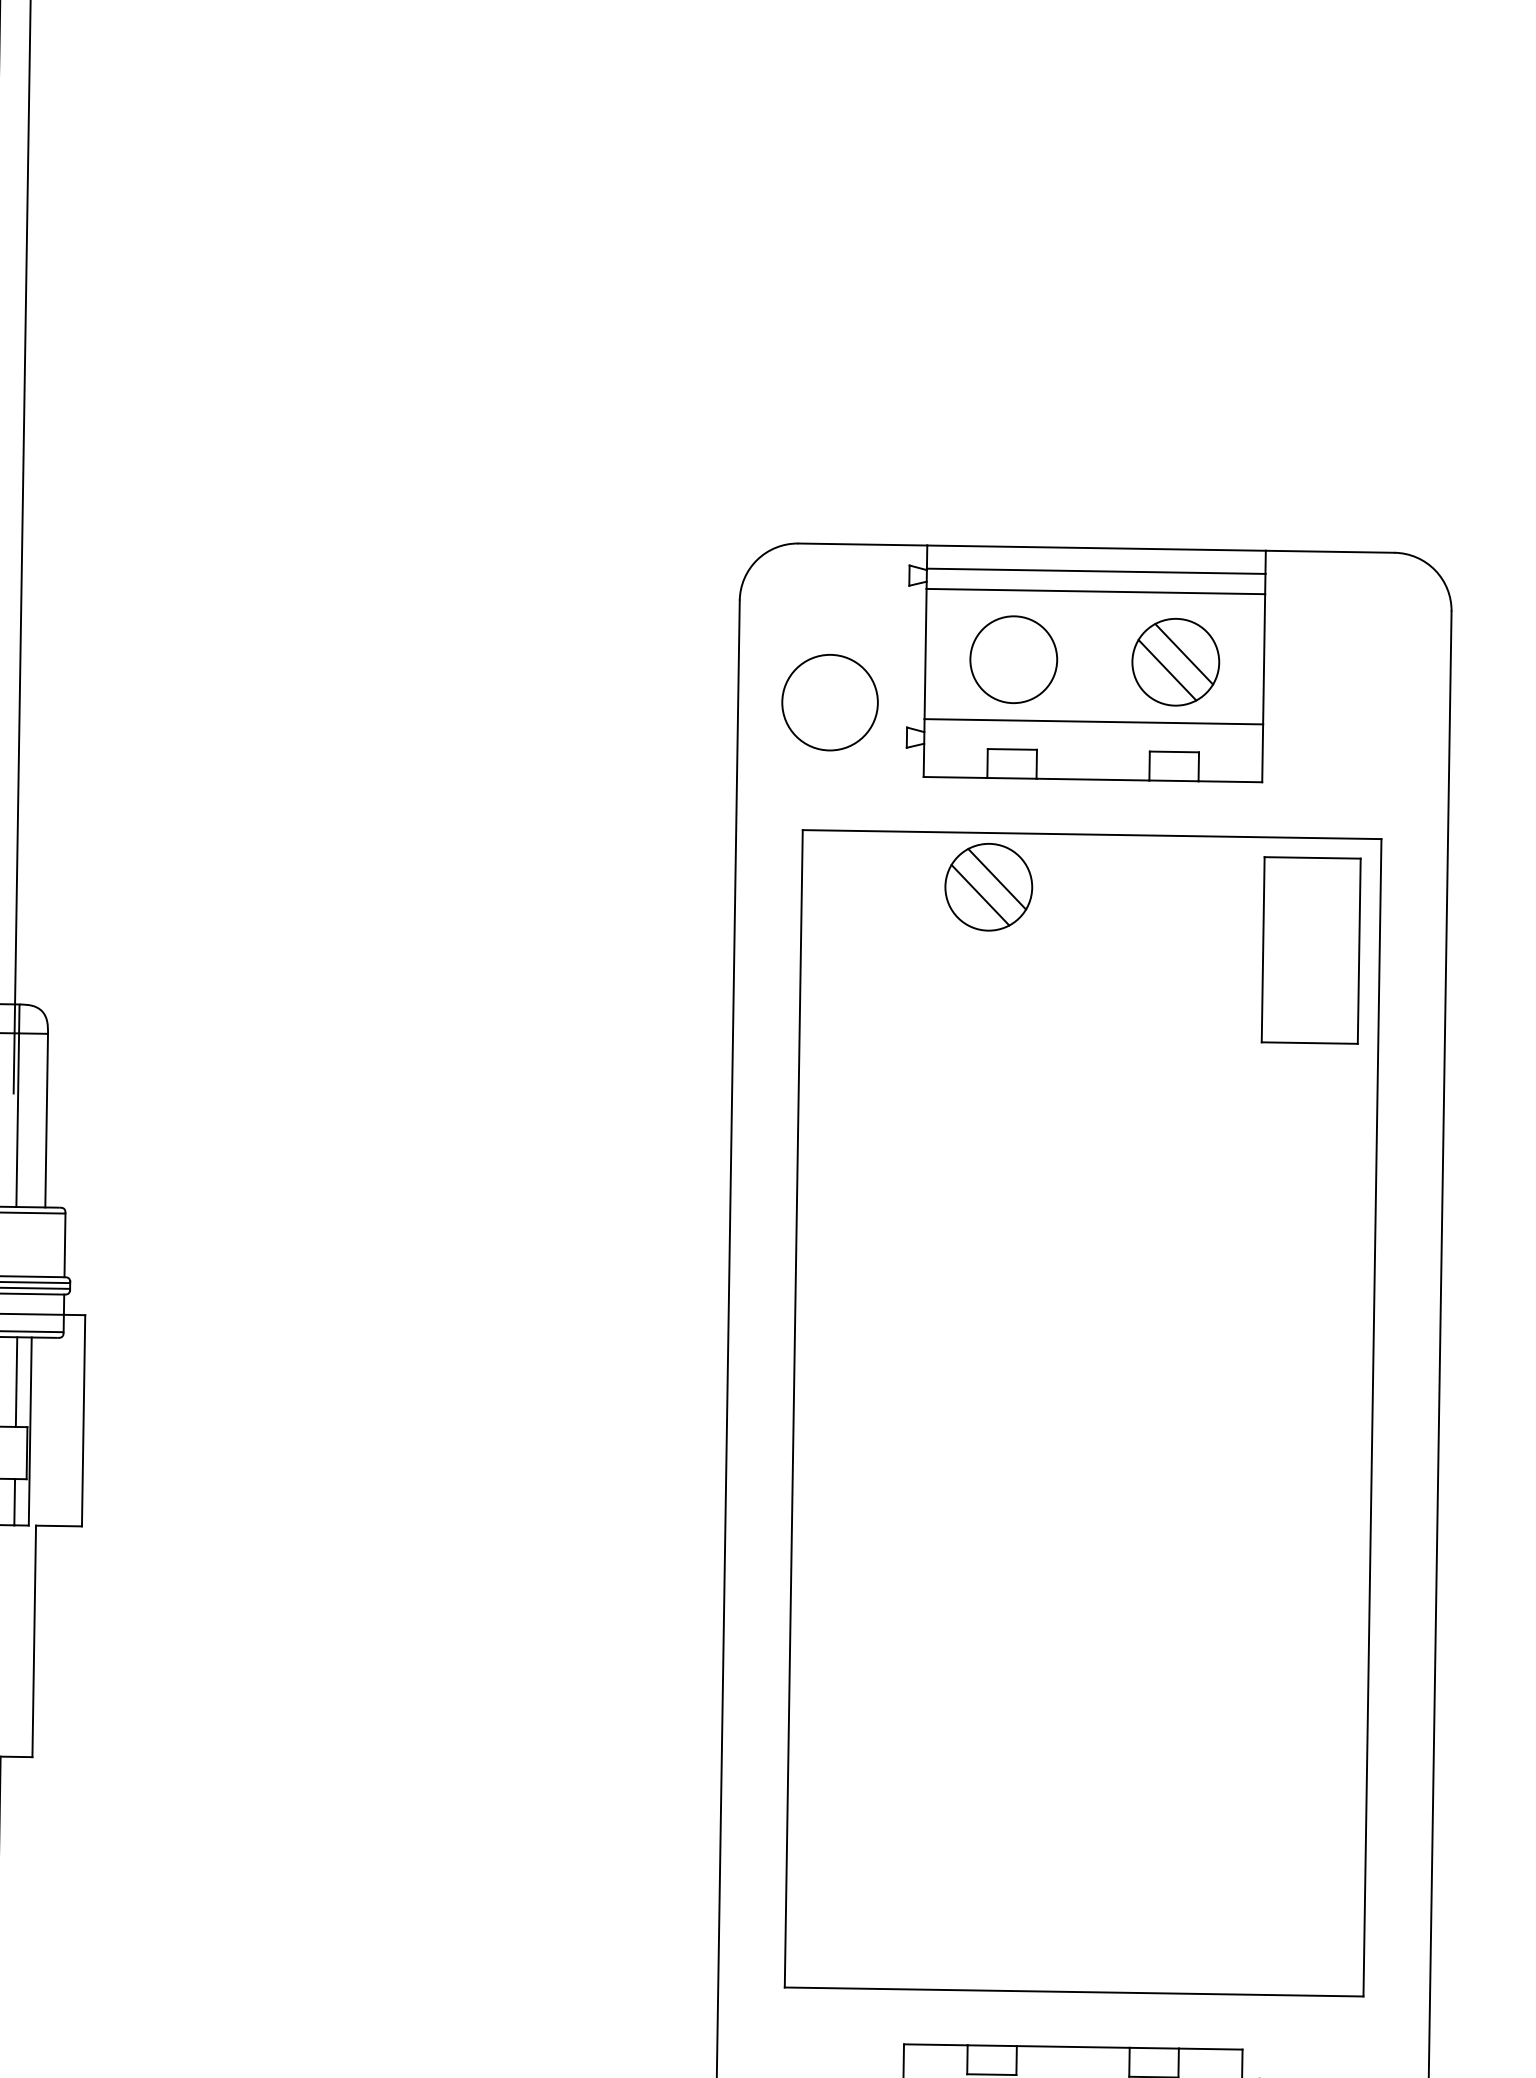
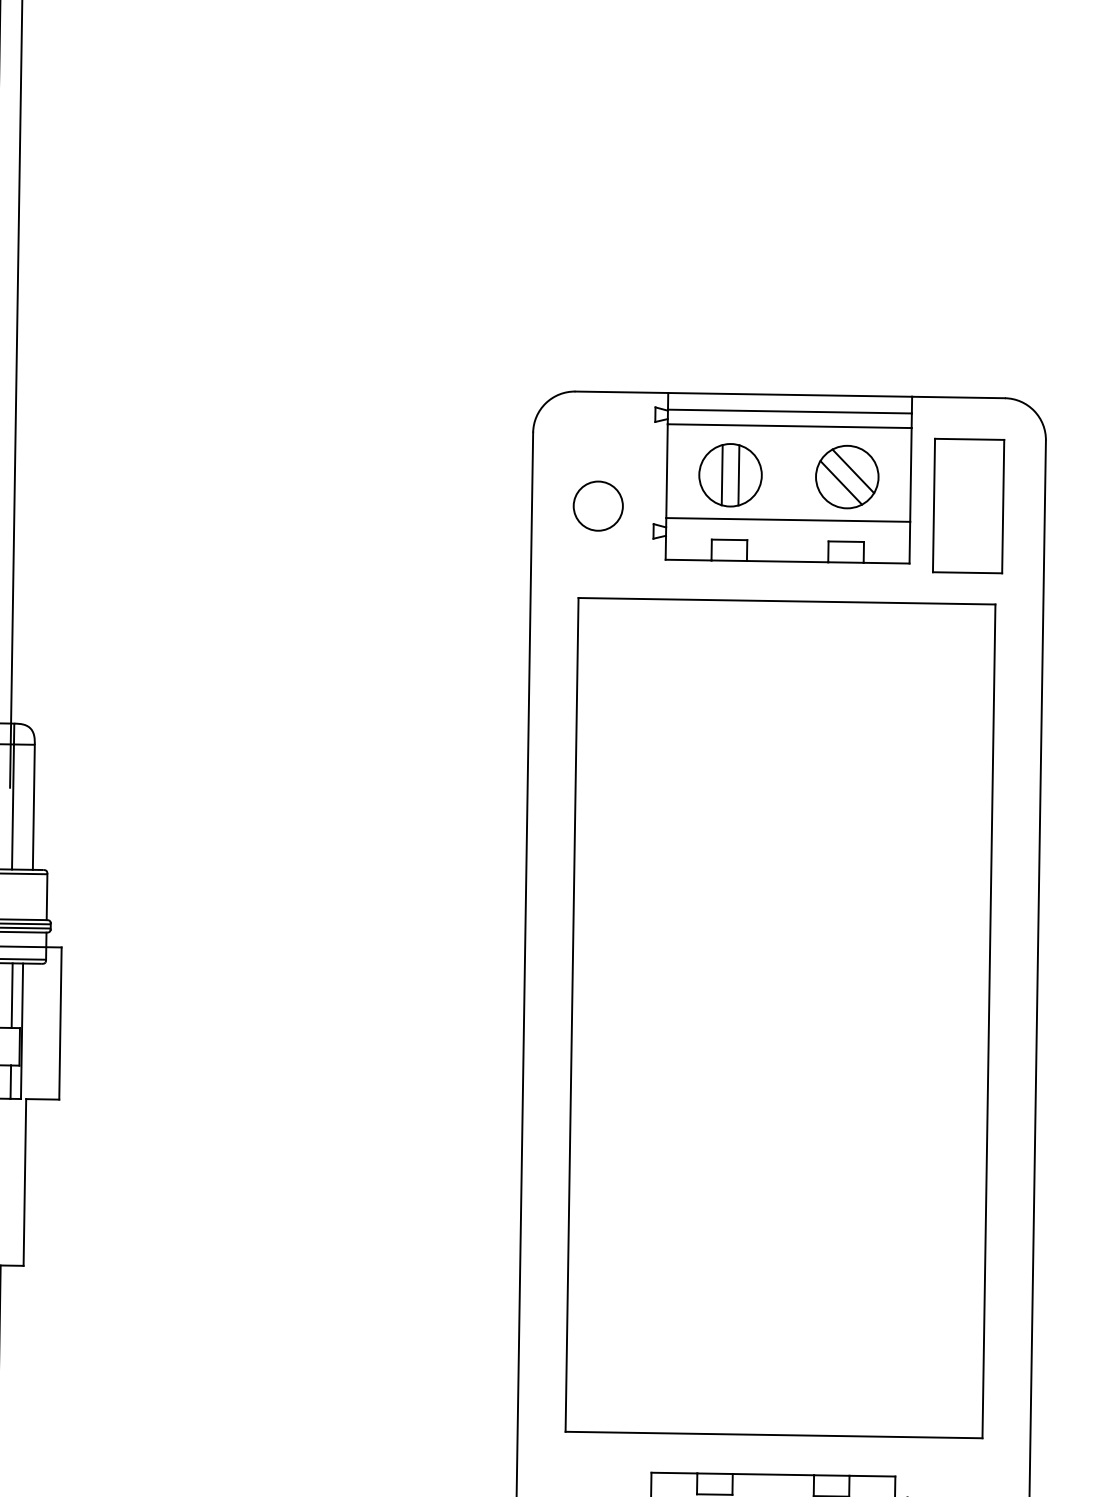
line: (1001, 659) -> (721, 475), added
line: (1025, 659) -> (739, 475), added
circle: (830, 702) -> (598, 506), size x0.71
part: (988, 887) -> (712, 639), removed
part: (1310, 950) -> (968, 506), moved

